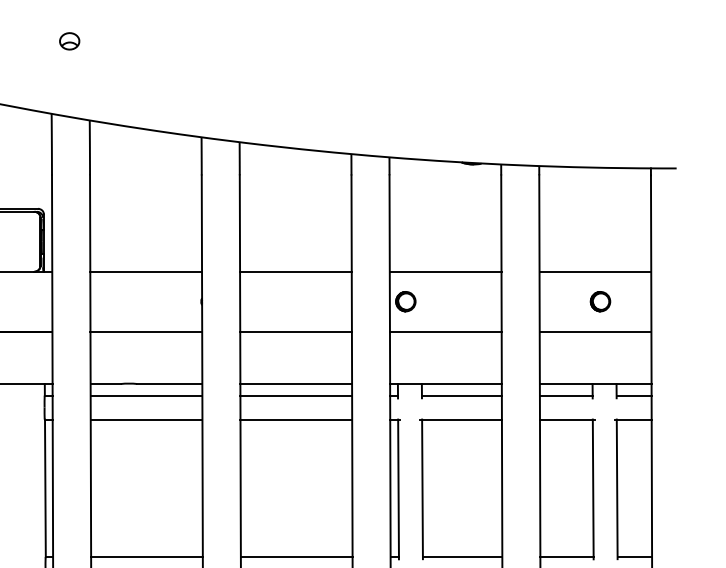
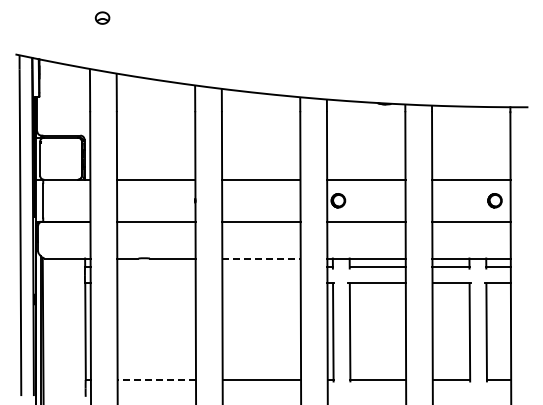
circle: (599, 301) -> (494, 200), moved
line: (297, 383) -> (262, 258), solid -> dashed
line: (146, 395) -> (156, 266), removed
line: (296, 395) -> (261, 266), removed
line: (146, 419) -> (156, 283), removed
line: (296, 419) -> (261, 283), removed
line: (146, 557) -> (156, 380), solid -> dashed

